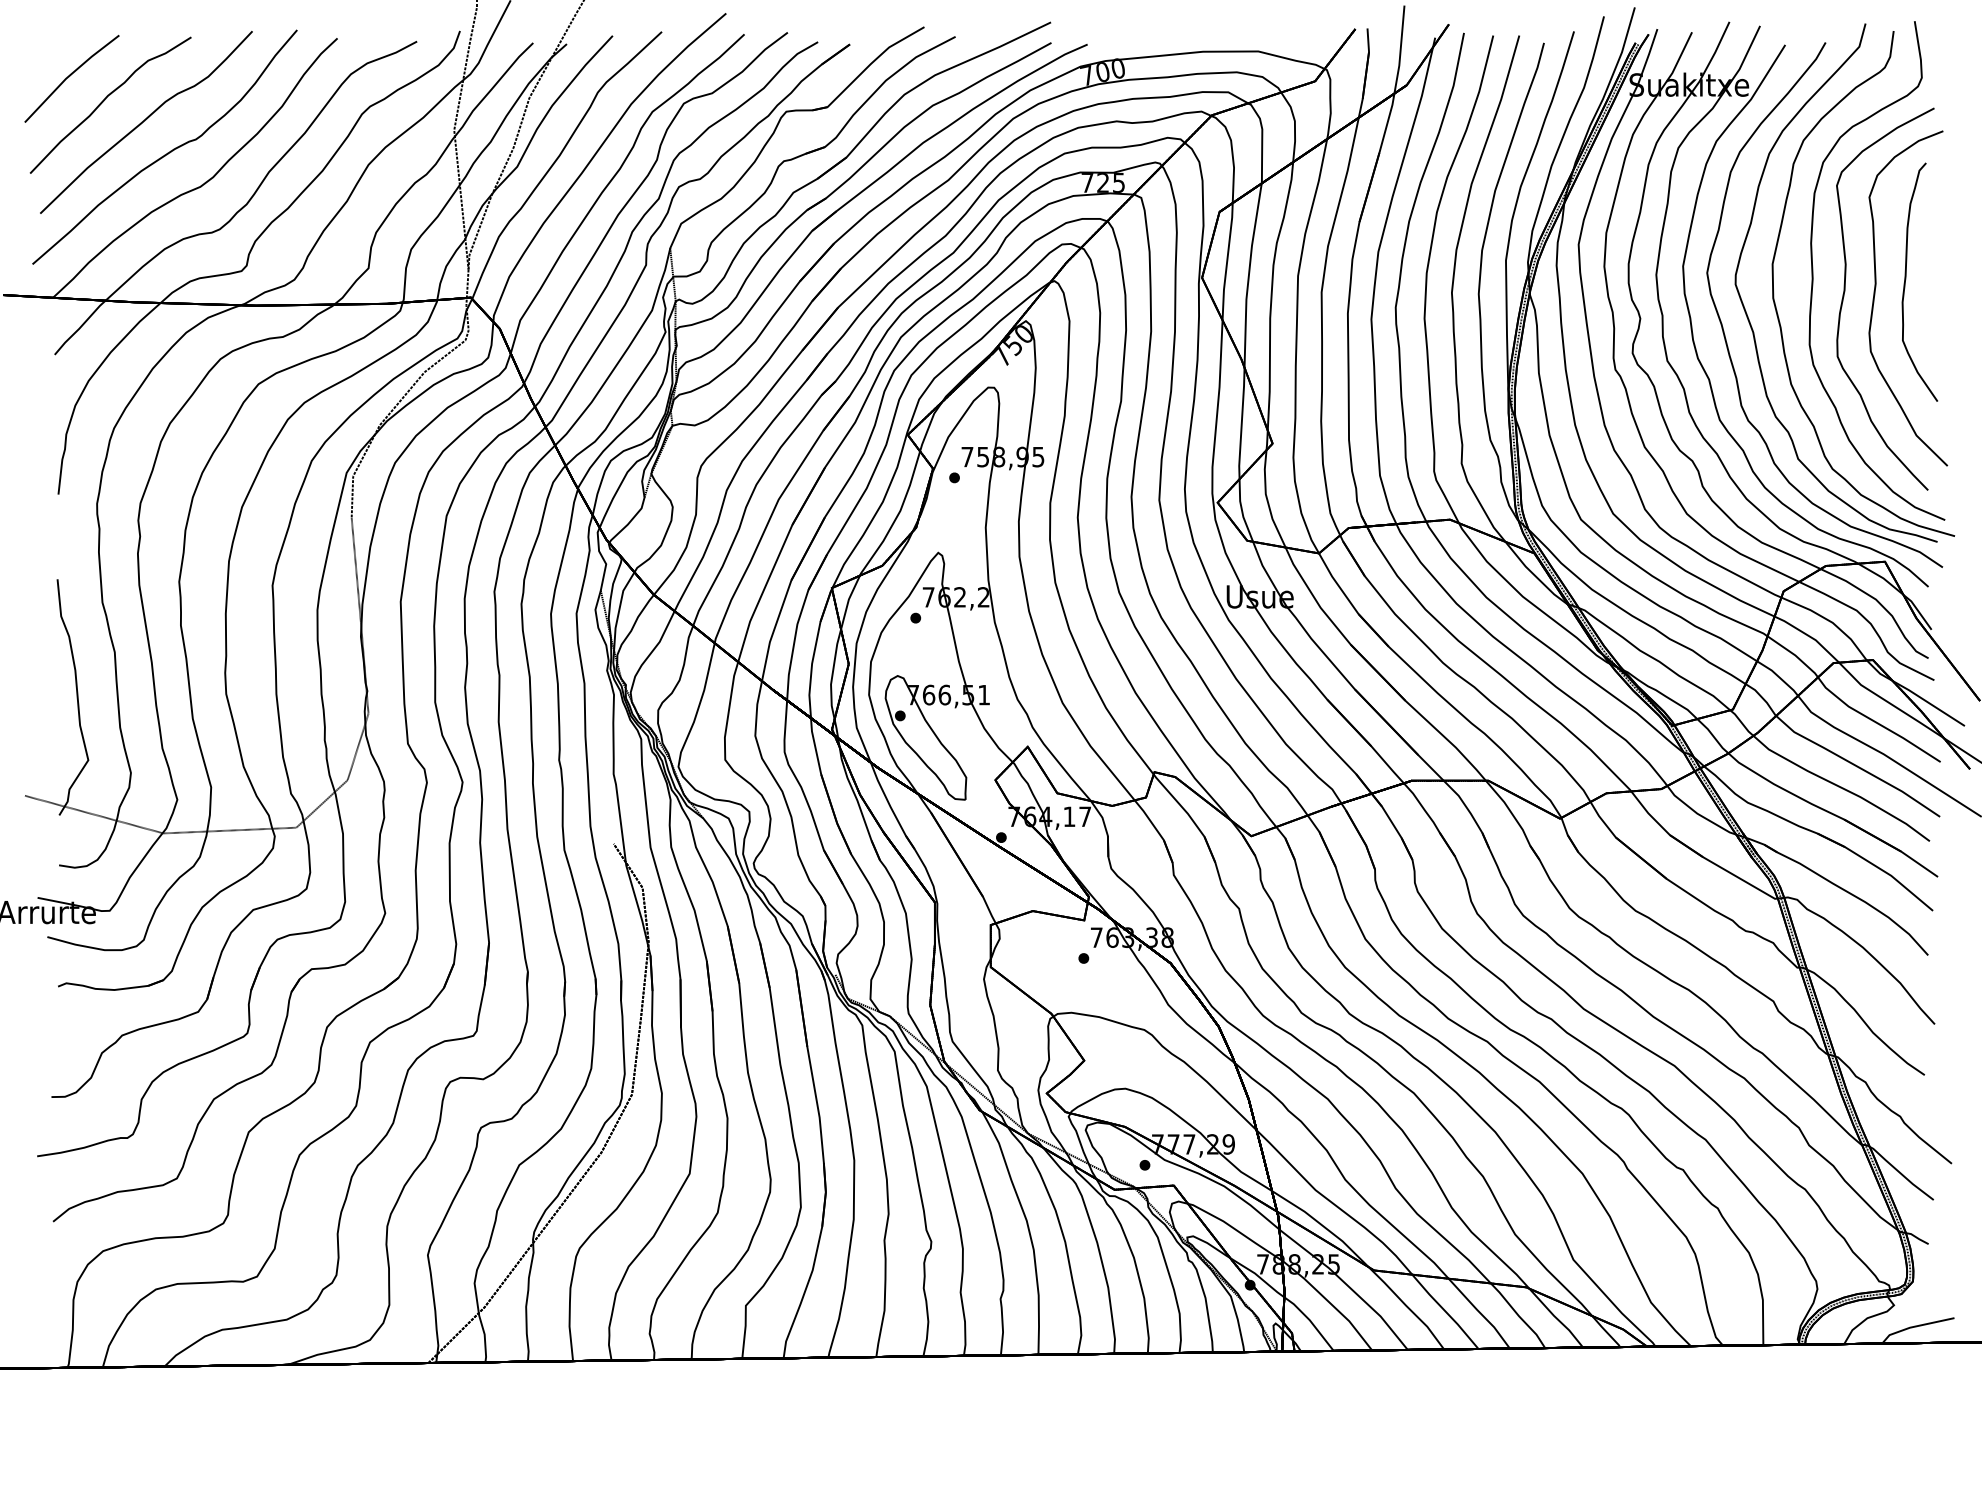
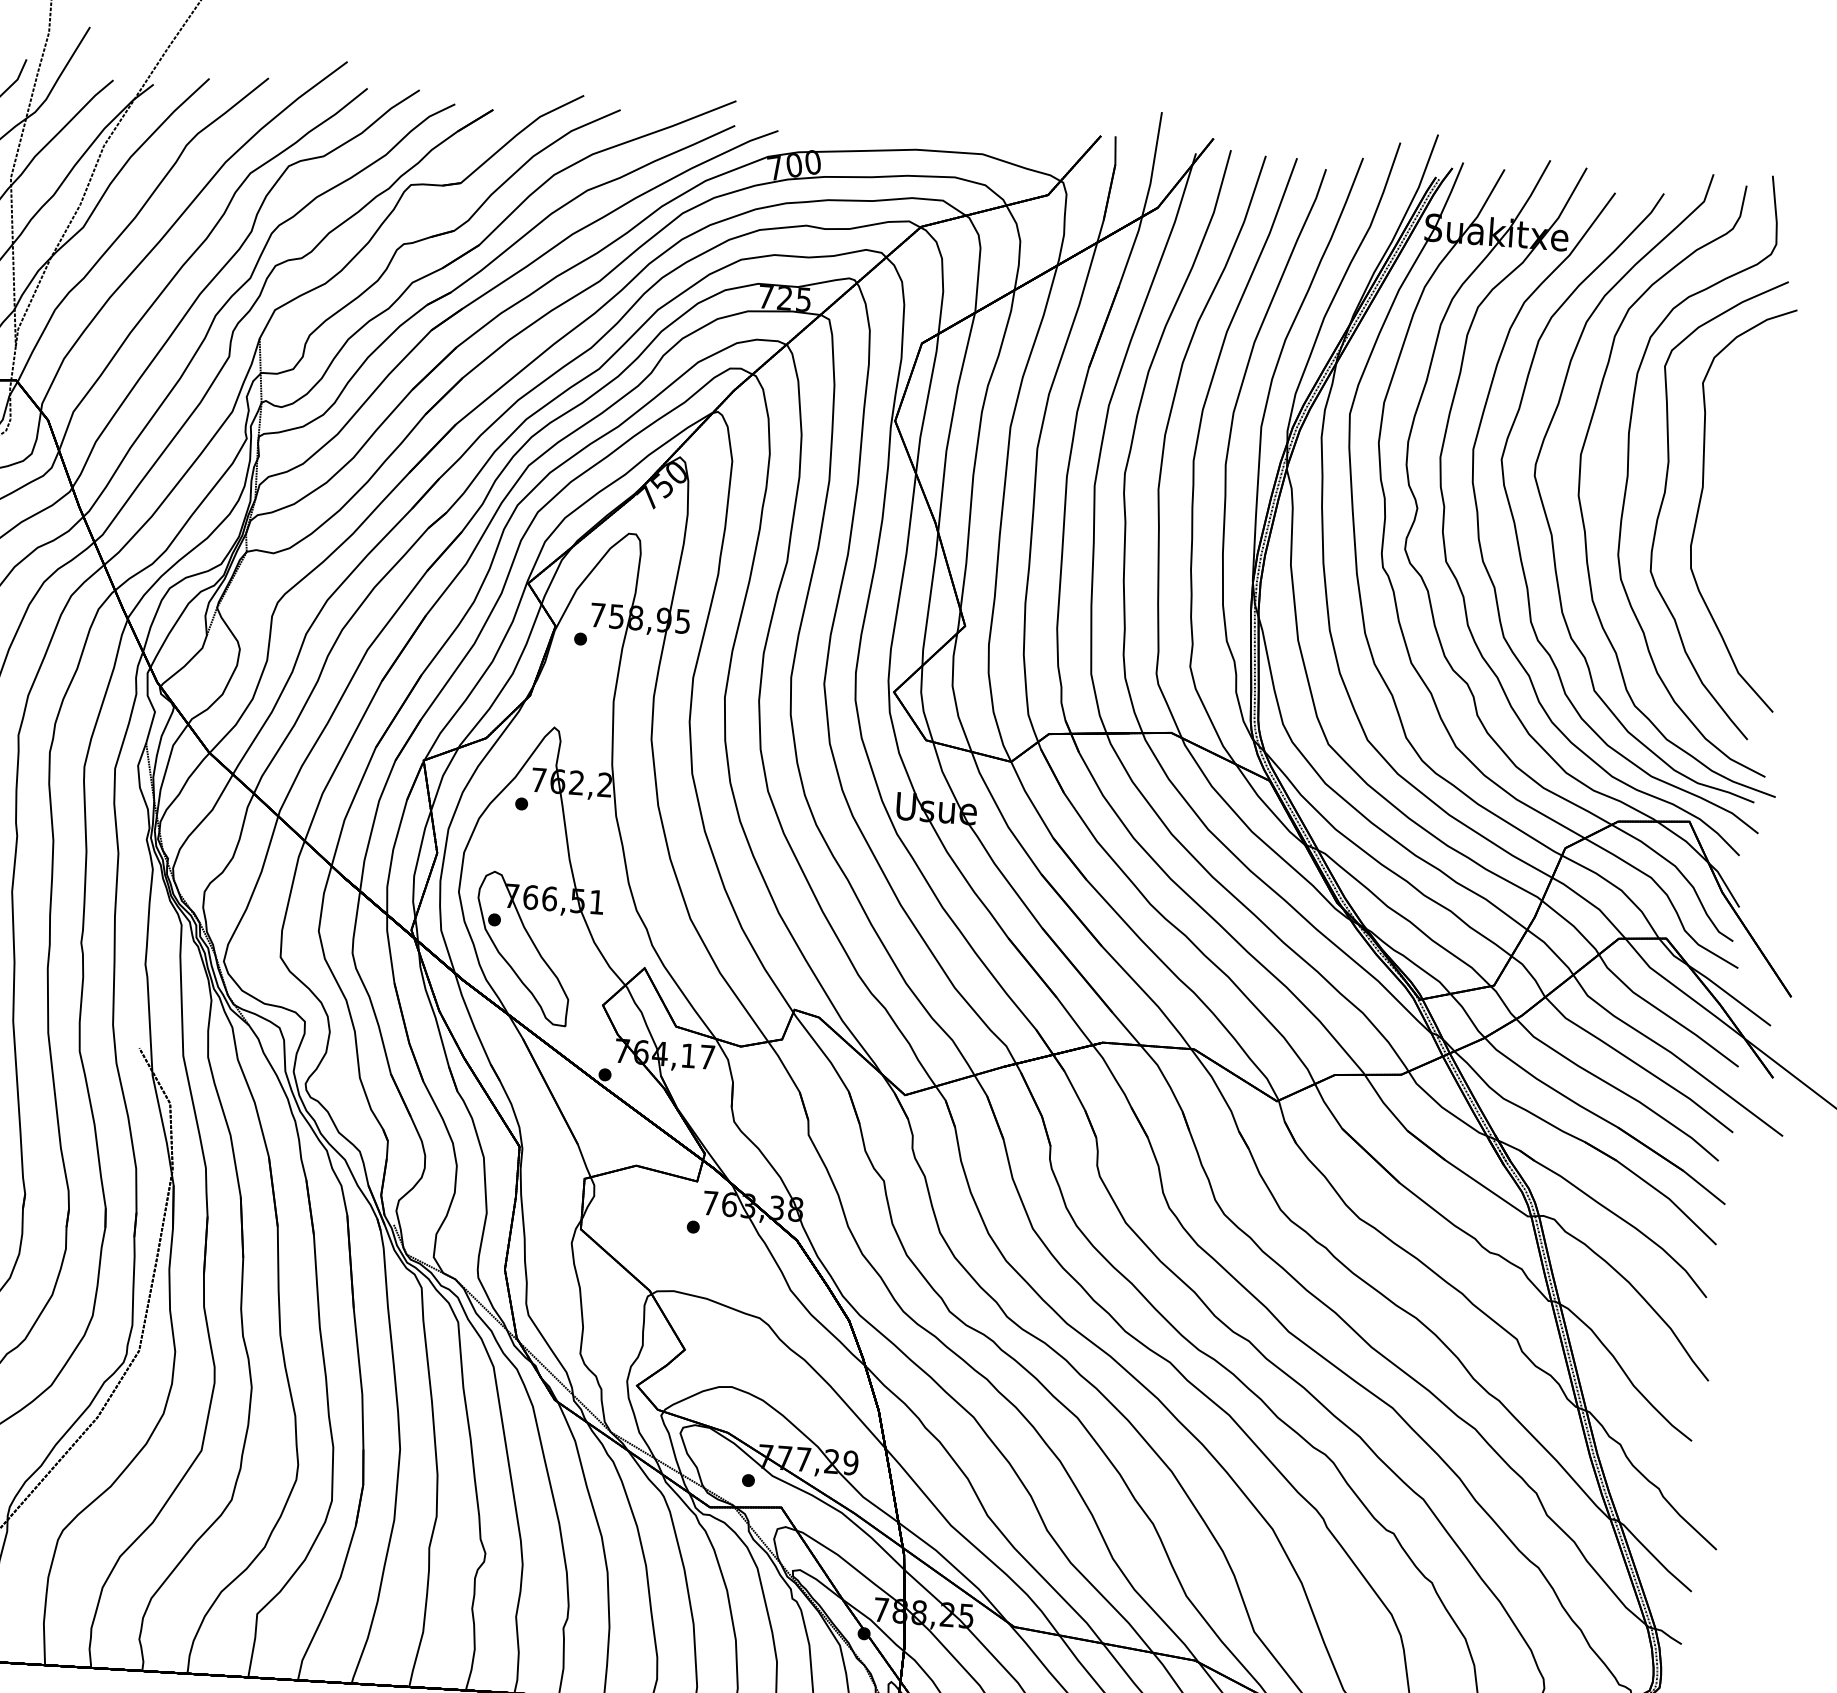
curve: (1906, 279) -> (1740, 484), removed

